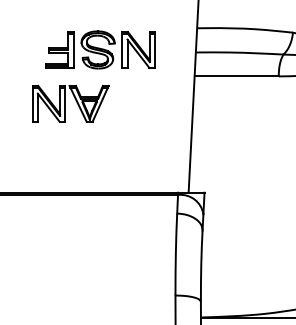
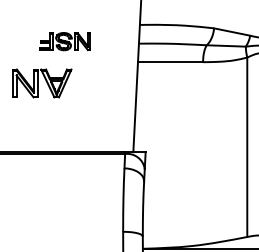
part: (99, 49) -> (64, 41), size x0.6

